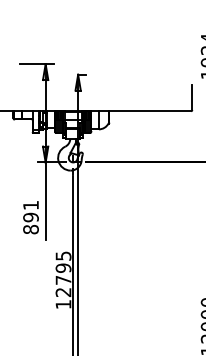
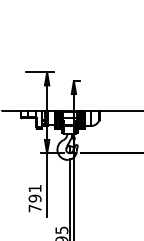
text: (30, 229) -> (34, 208), 891 -> 791

